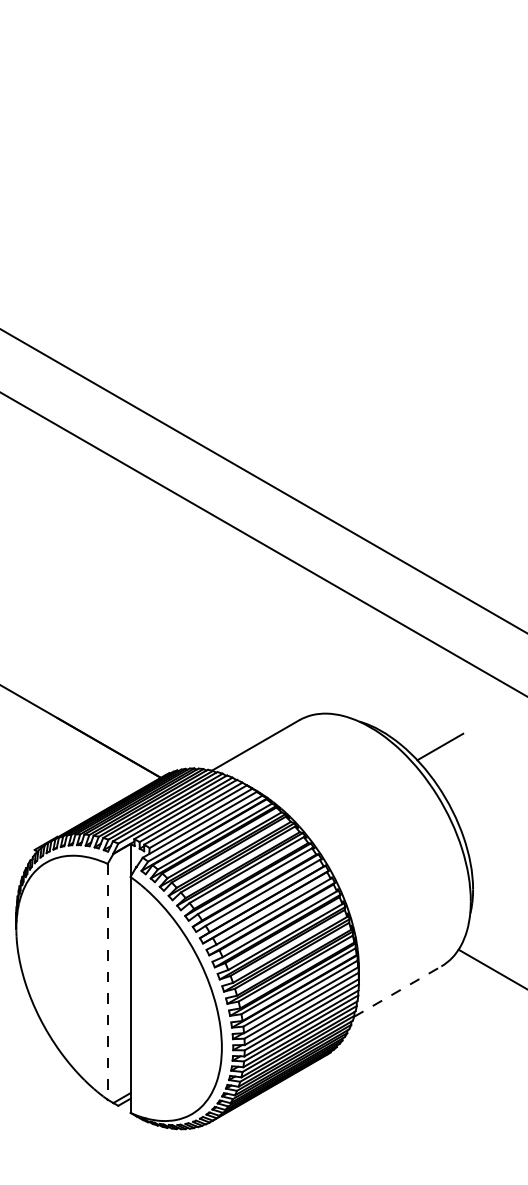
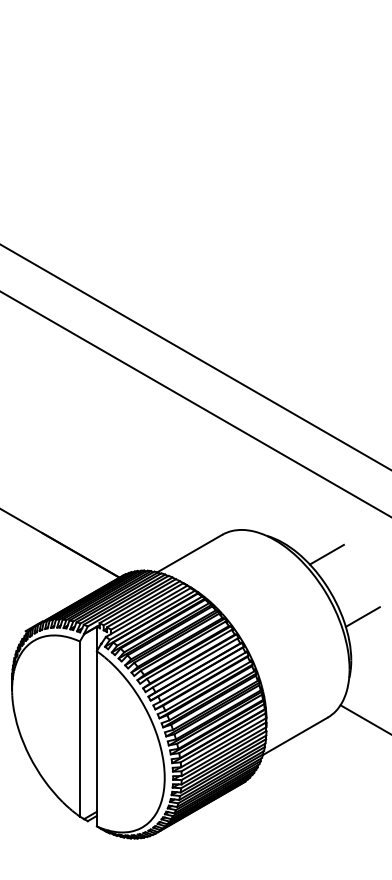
line: (488, 830) -> (362, 616), added
line: (107, 982) -> (79, 729), dashed -> solid
line: (397, 991) -> (295, 736), dashed -> solid

